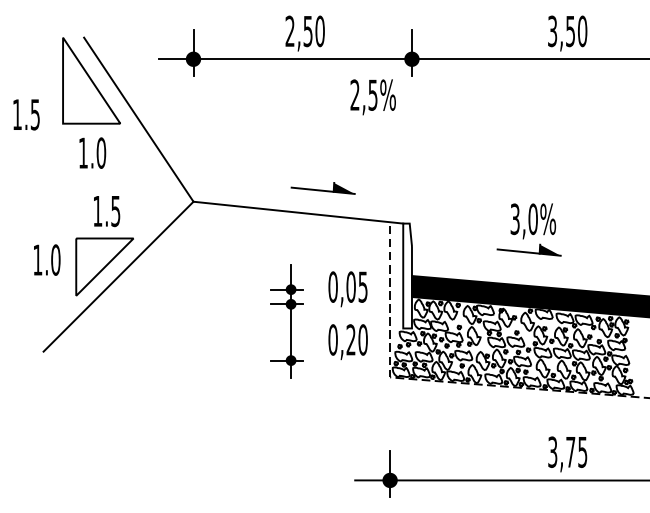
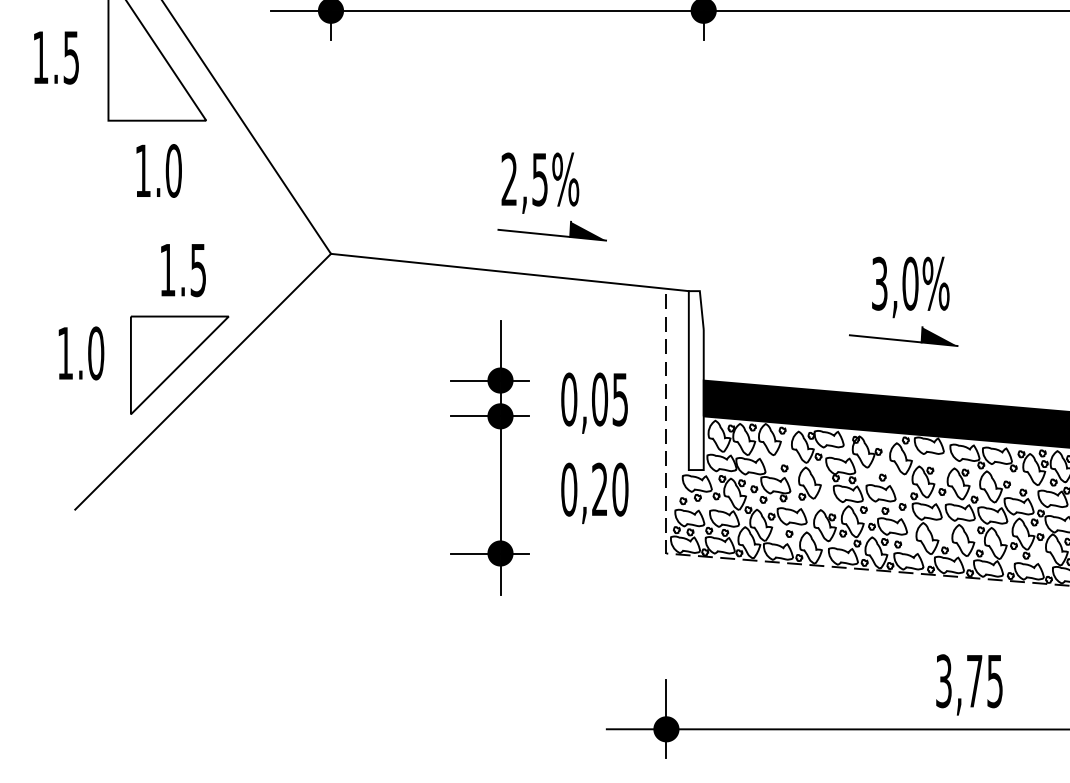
text: (372, 97) -> (539, 183), moved
text: (26, 114) -> (56, 57), moved
part: (286, 321) -> (489, 458), size x1.43

